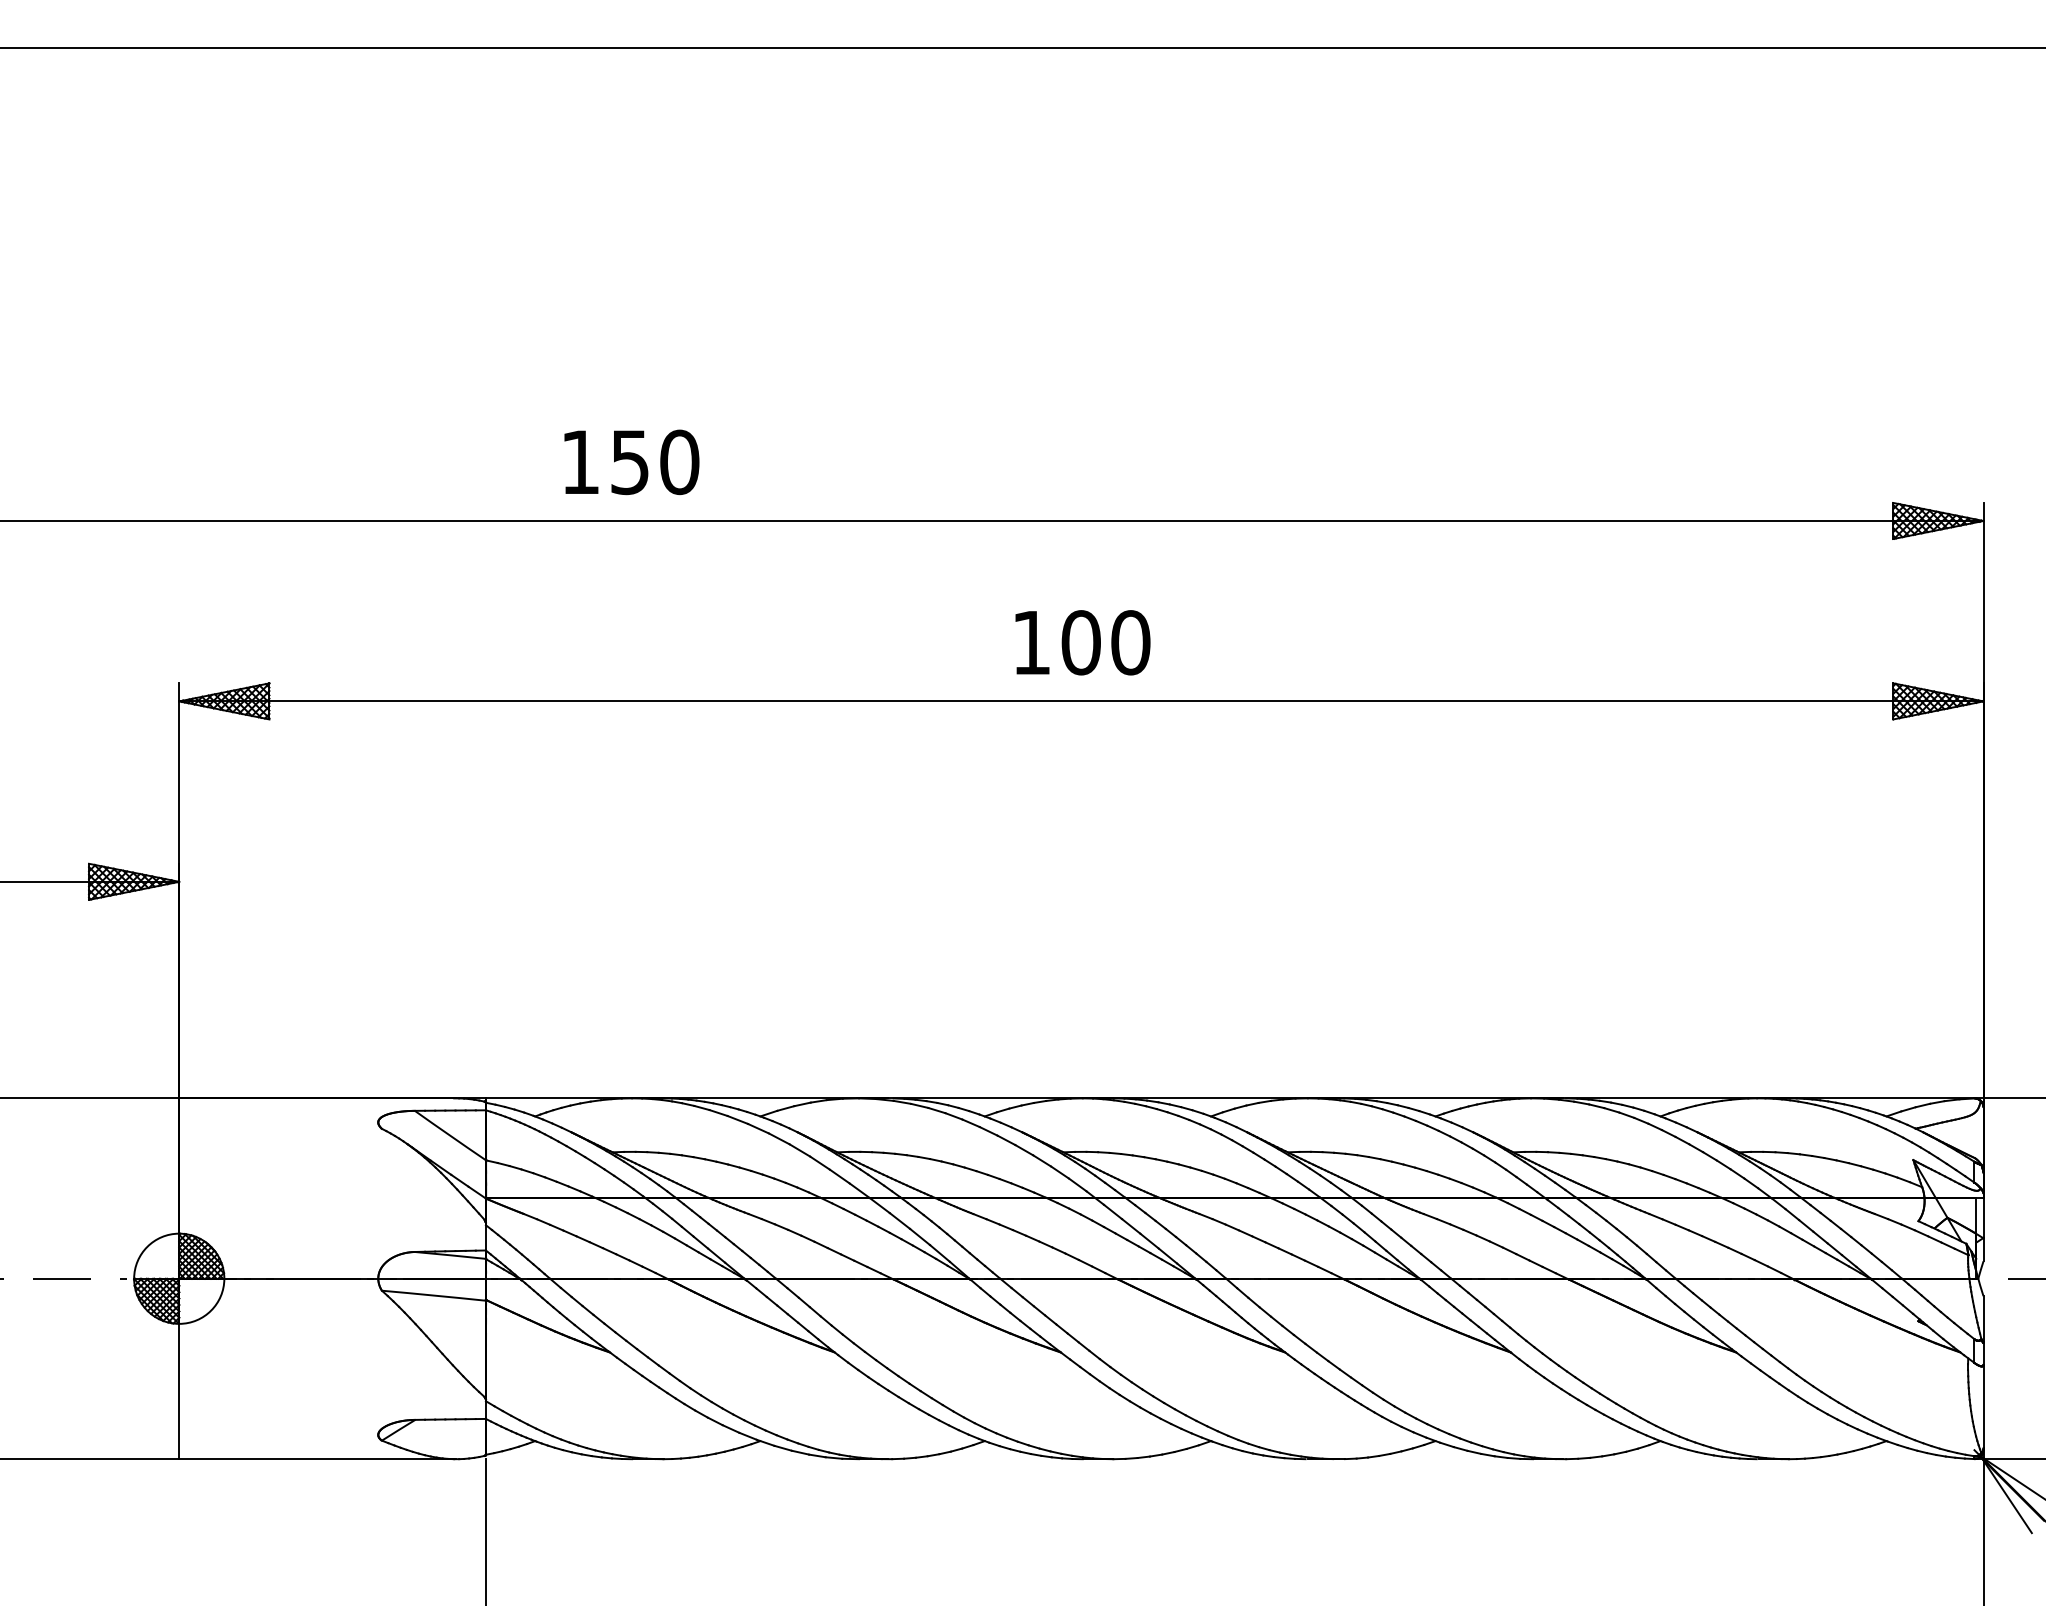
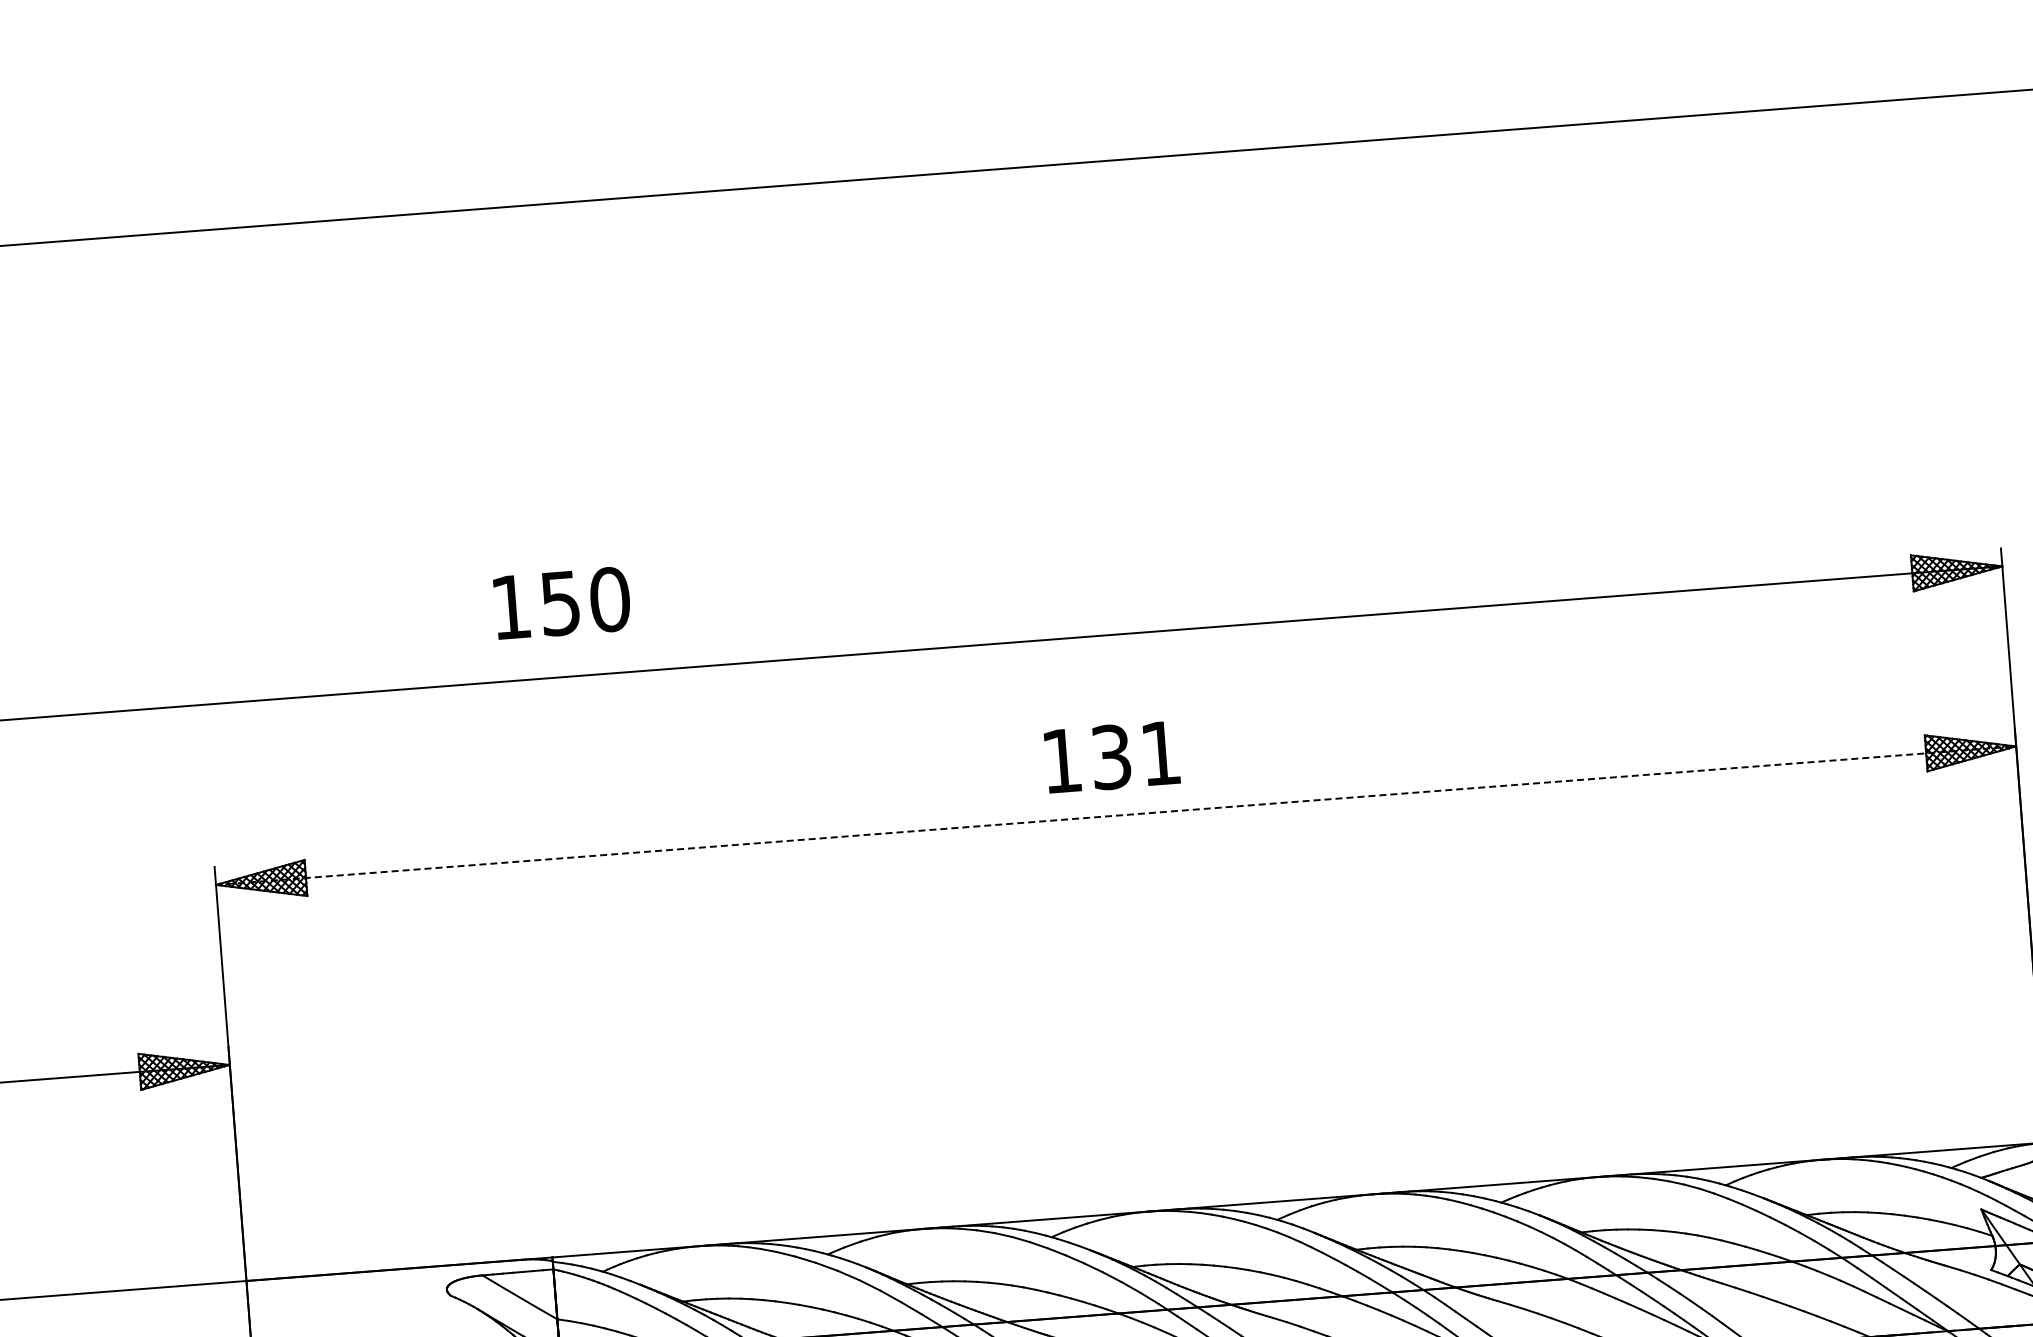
text: (631, 462) -> (561, 603), moved
text: (1105, 642) -> (1135, 755), 100 -> 131
line: (1081, 701) -> (1116, 815), solid -> dashed

